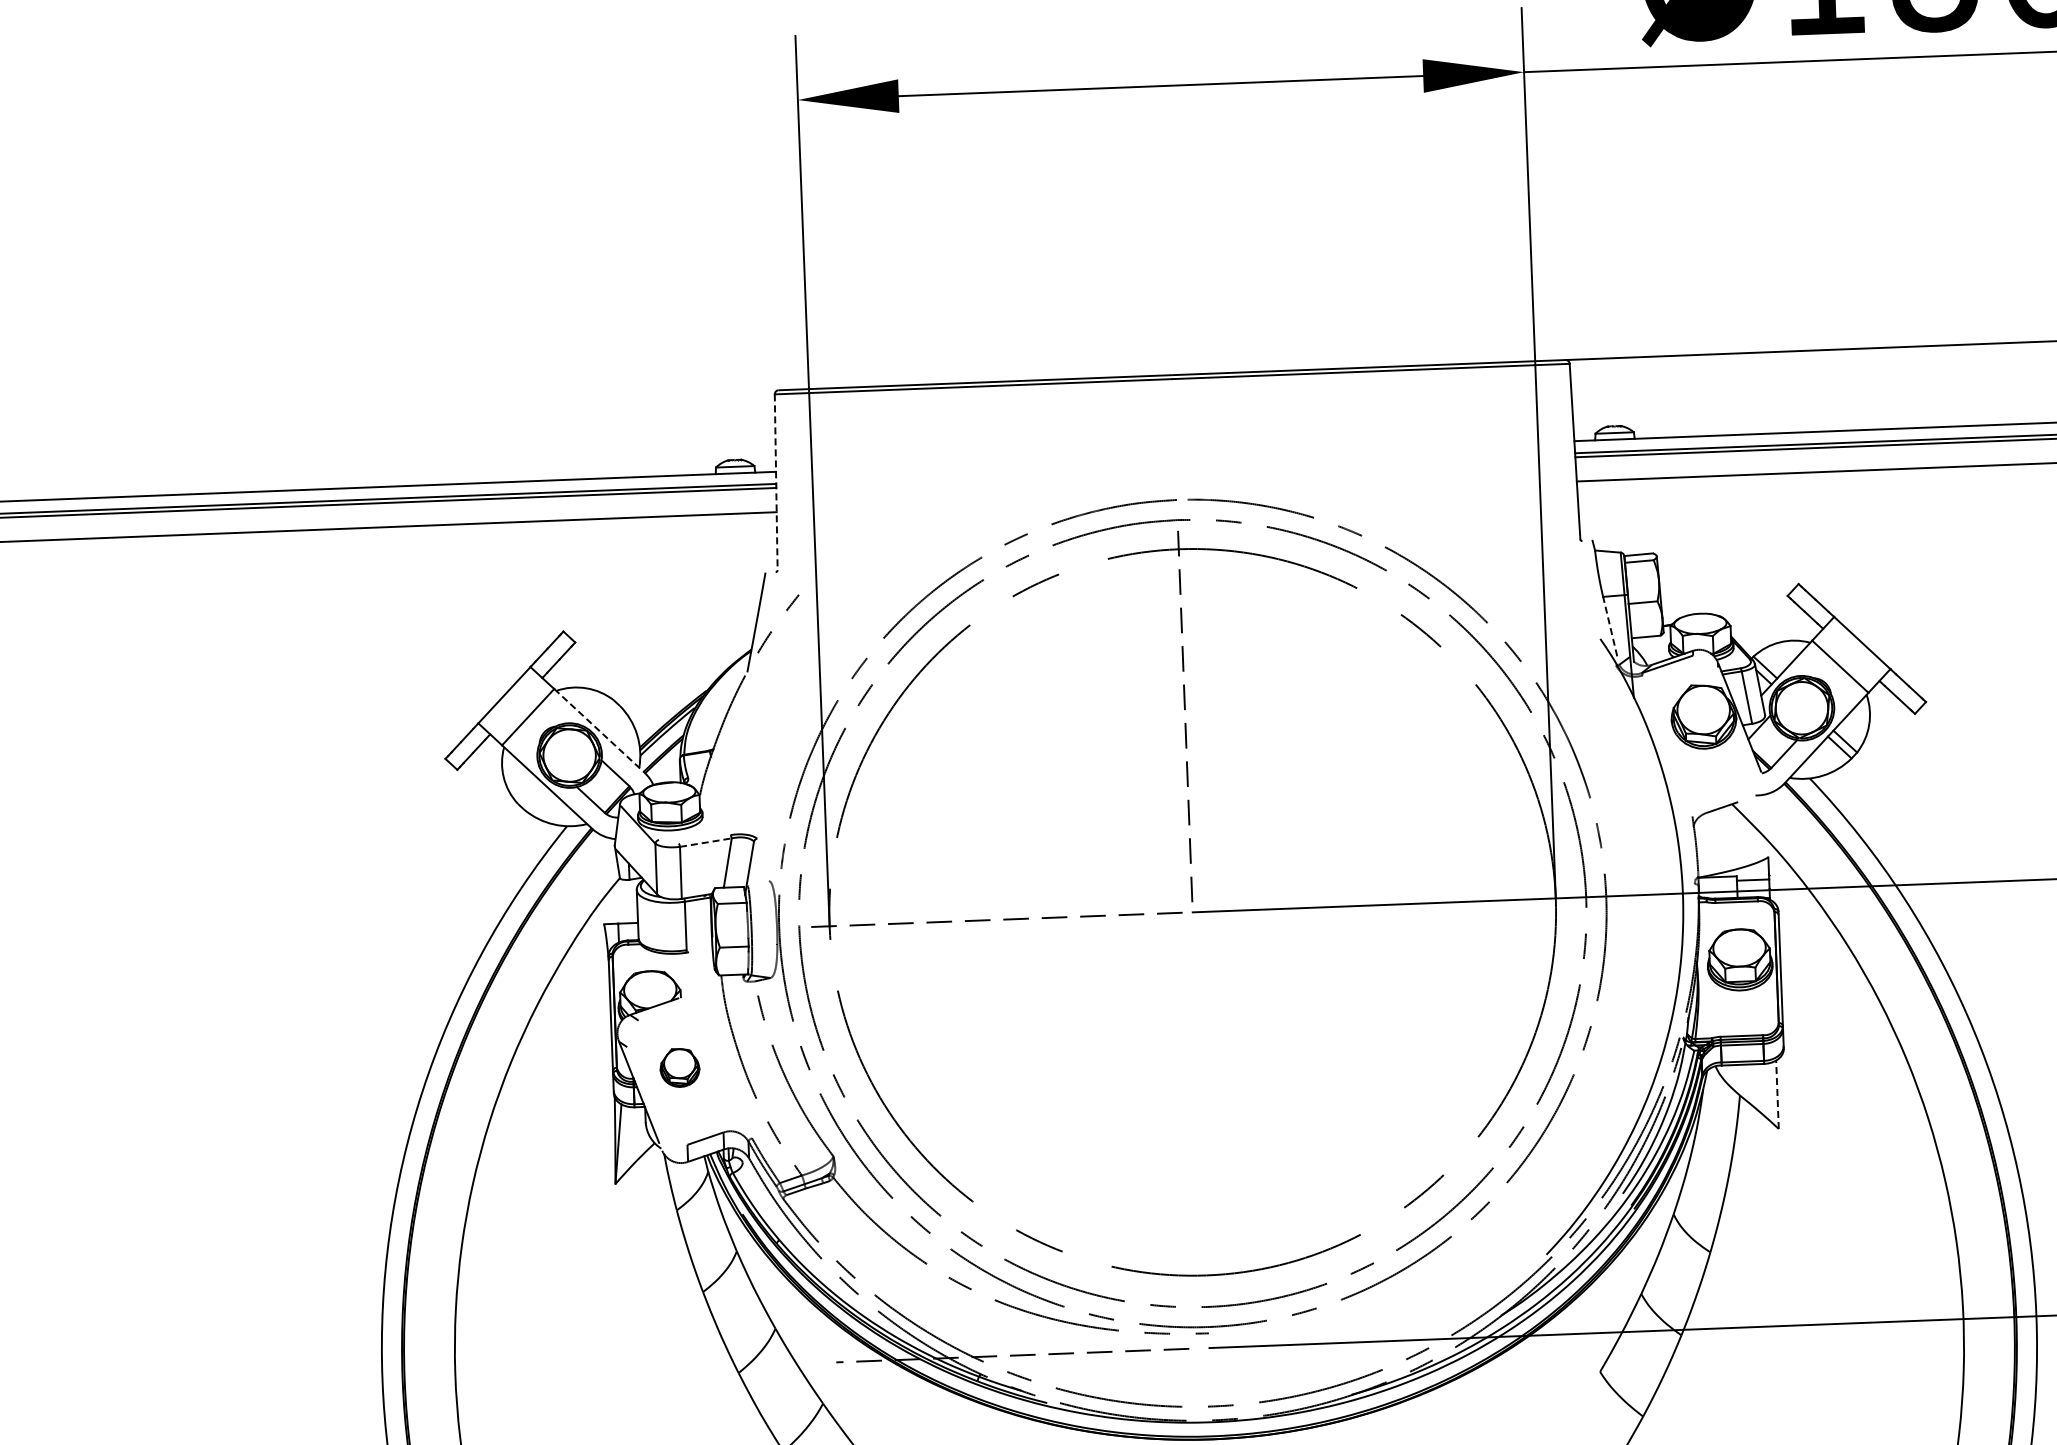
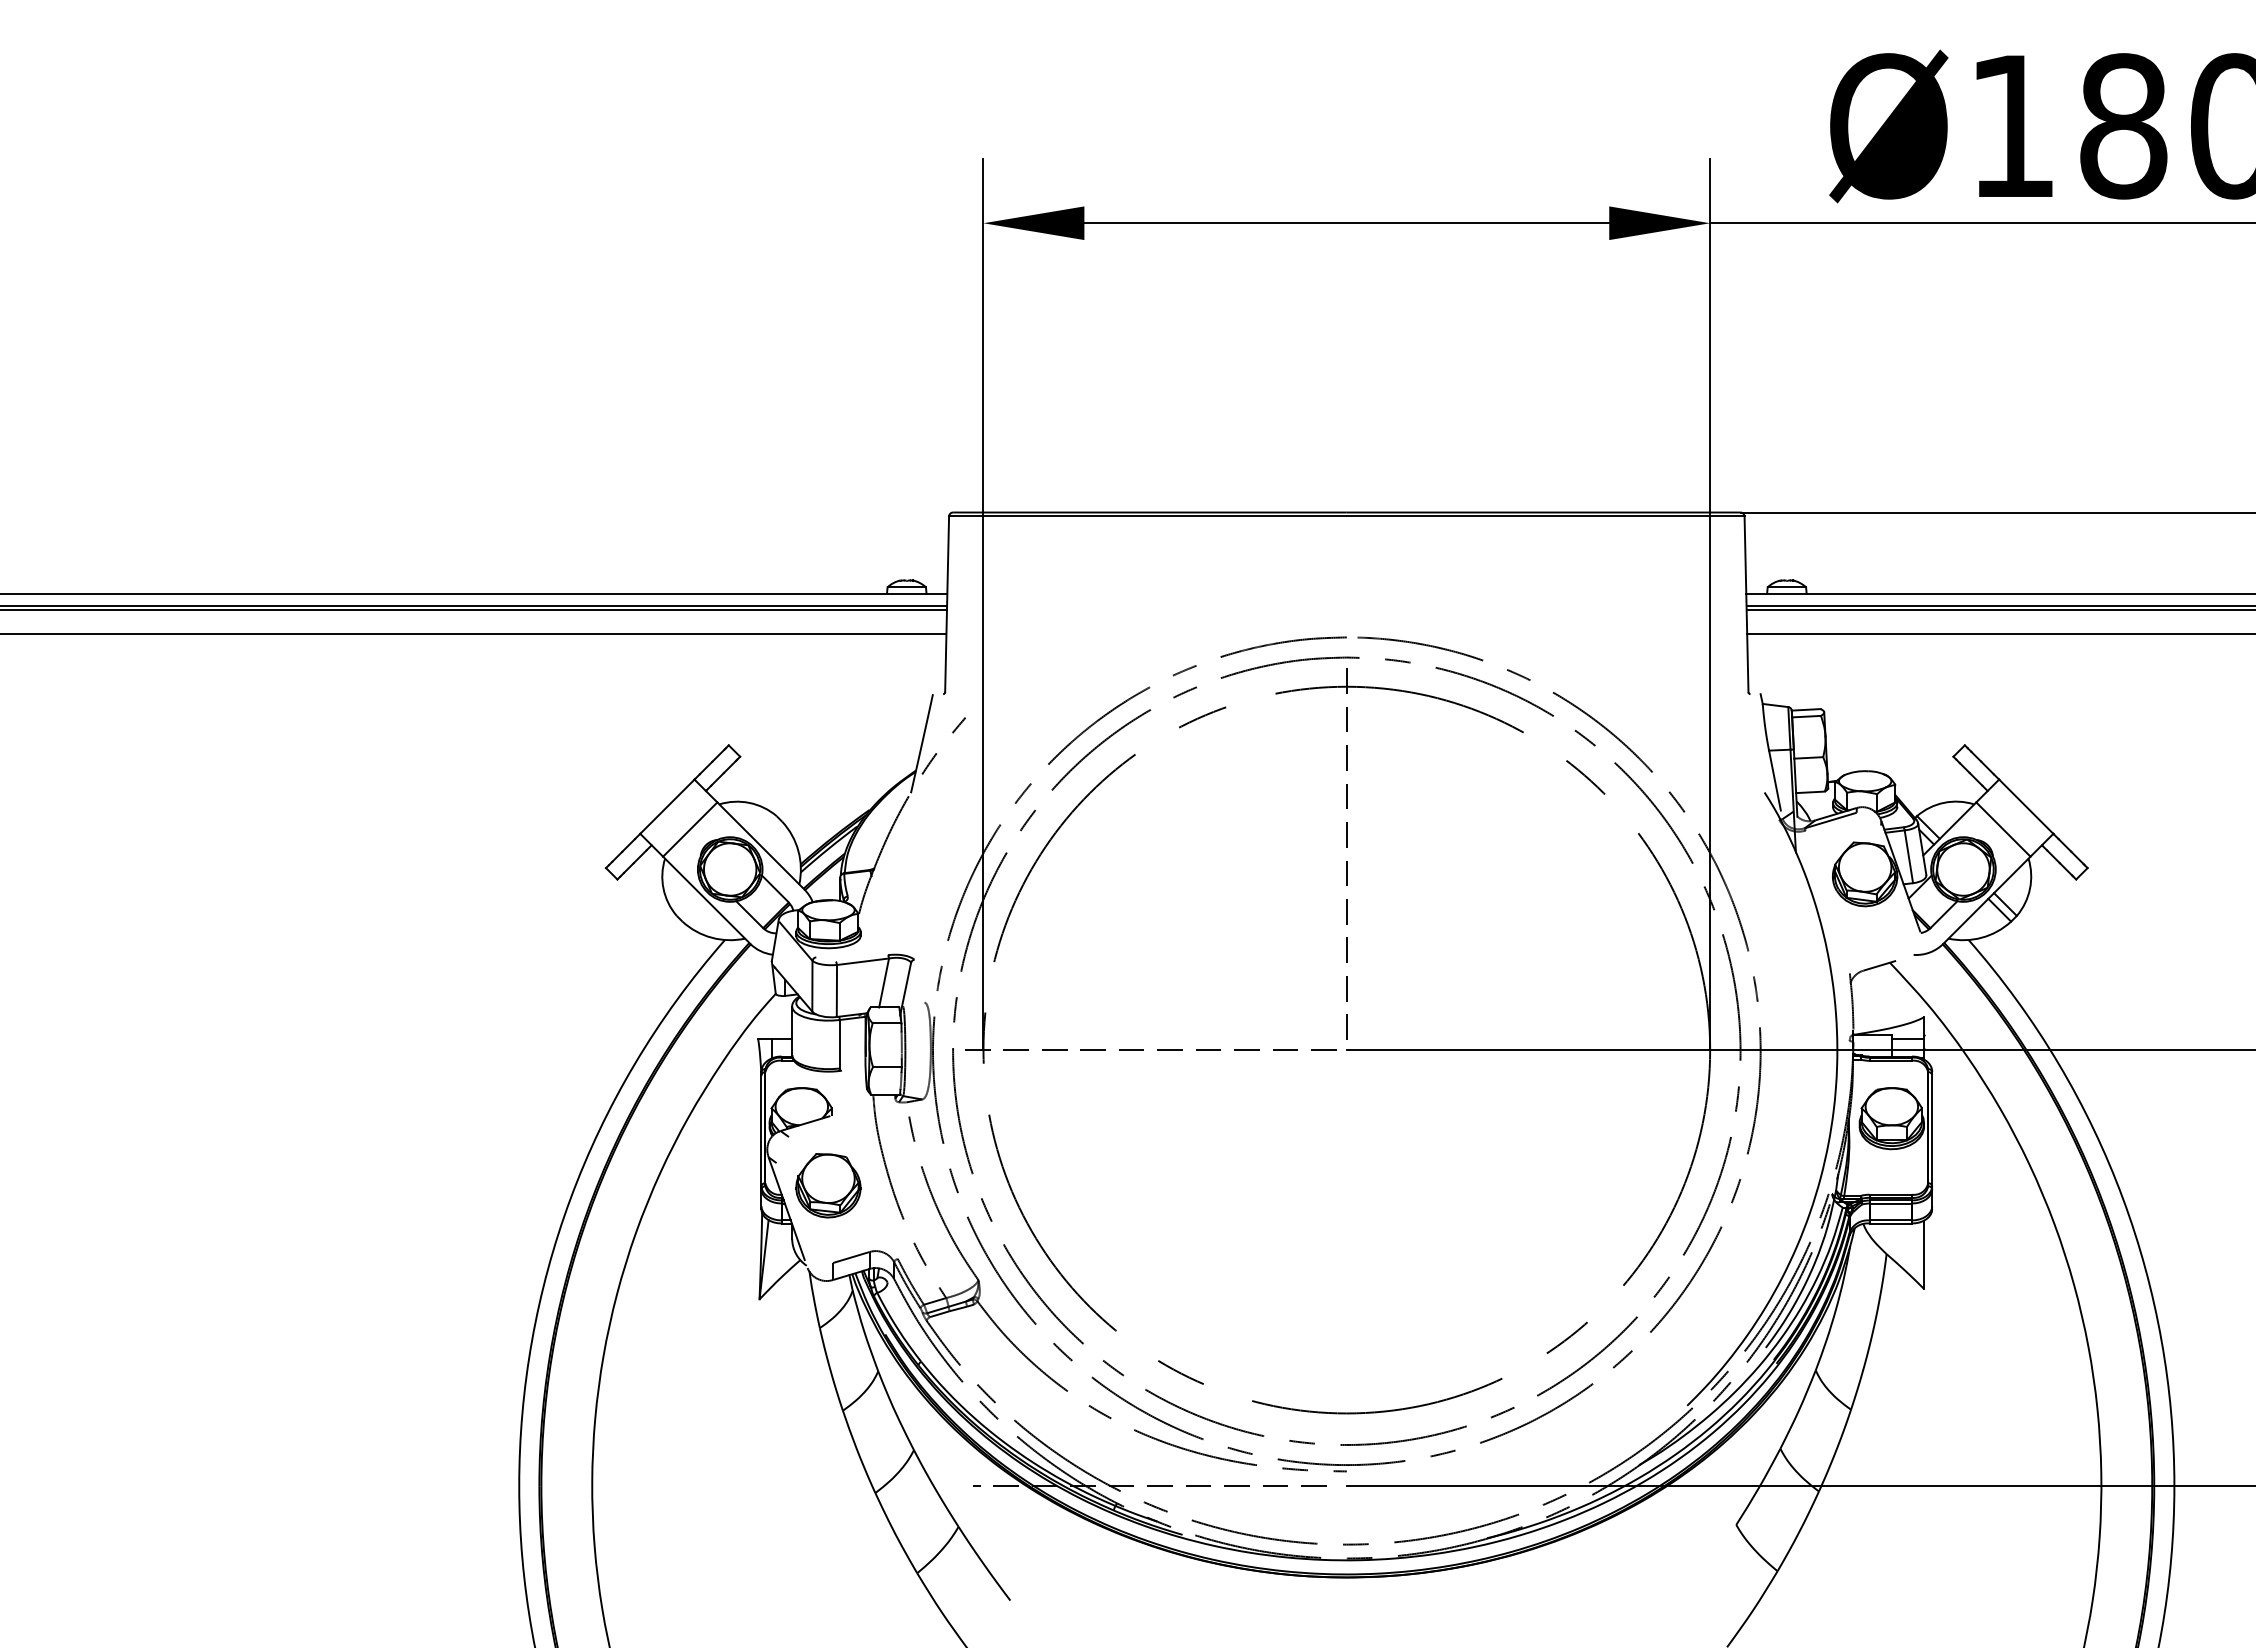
line: (776, 482) -> (947, 604), dashed -> solid
line: (1609, 626) -> (1774, 780), dashed -> solid
line: (598, 730) -> (760, 845), dashed -> solid
line: (706, 842) -> (863, 961), dashed -> solid
part: (679, 1067) -> (828, 1185), size x1.67
line: (1777, 1094) -> (1924, 1254), dashed -> solid

